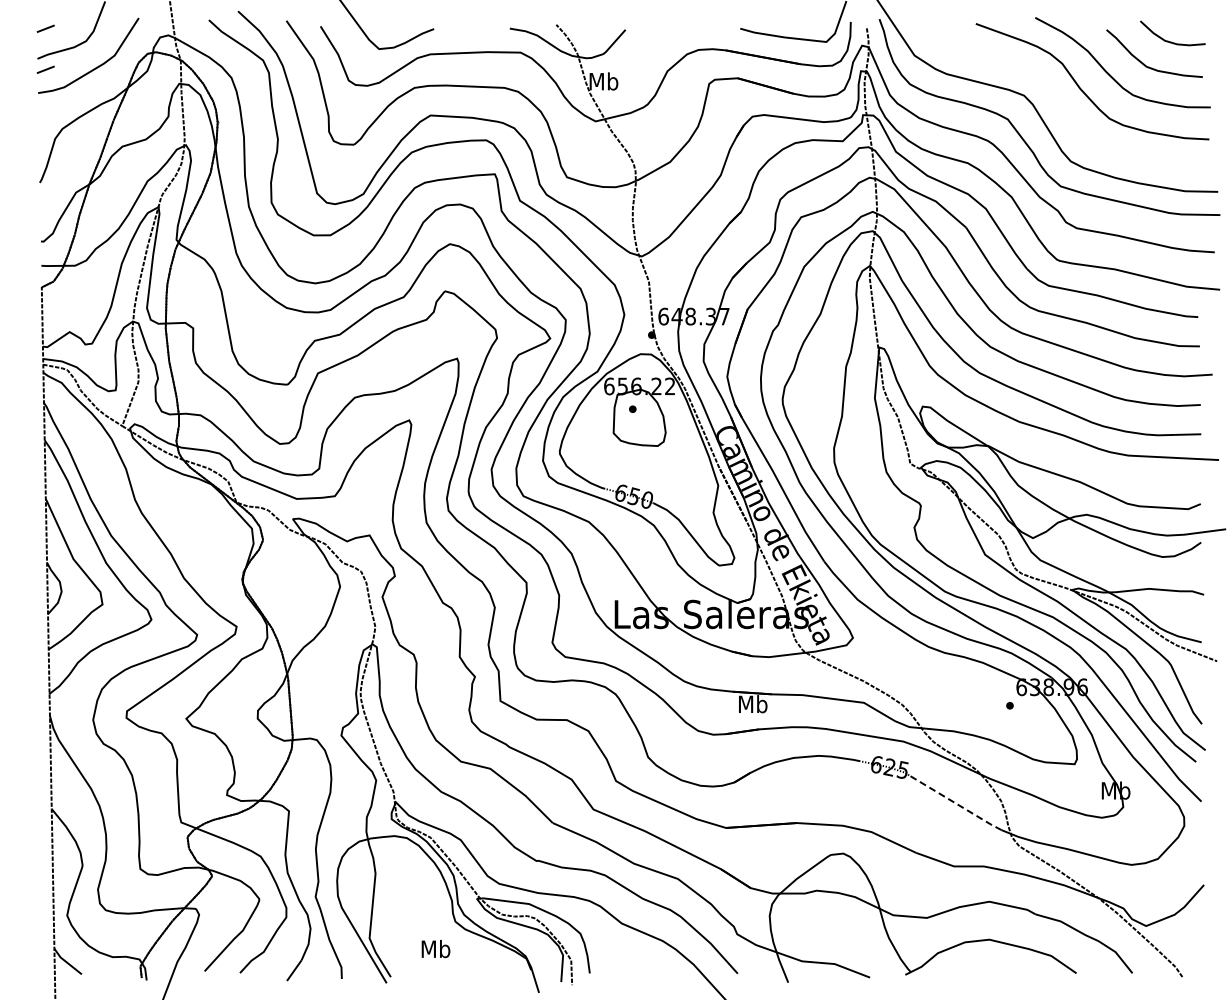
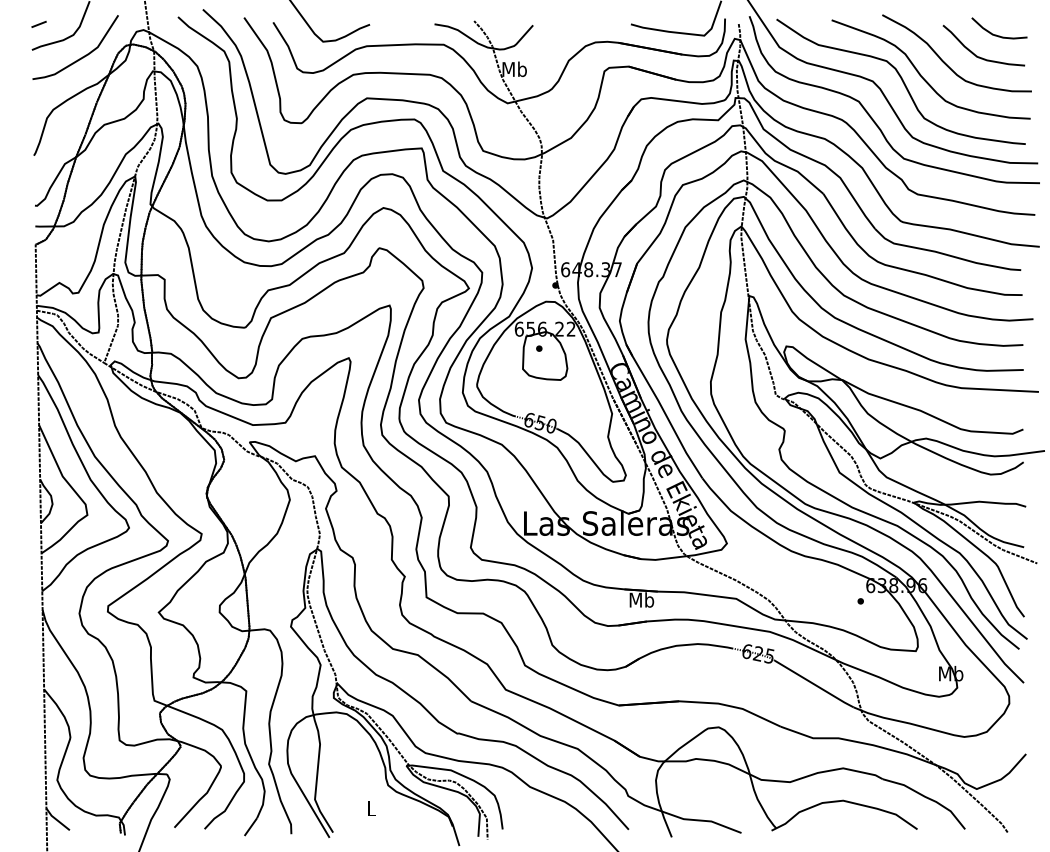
line: (45, 69) -> (38, 59), removed
curve: (1058, 95) -> (902, 81), added
line: (955, 803) -> (814, 684), dashed -> solid
text: (435, 948) -> (371, 808), Mb -> L

